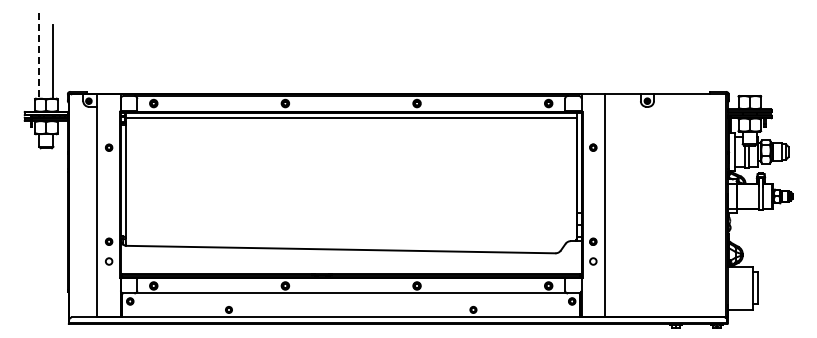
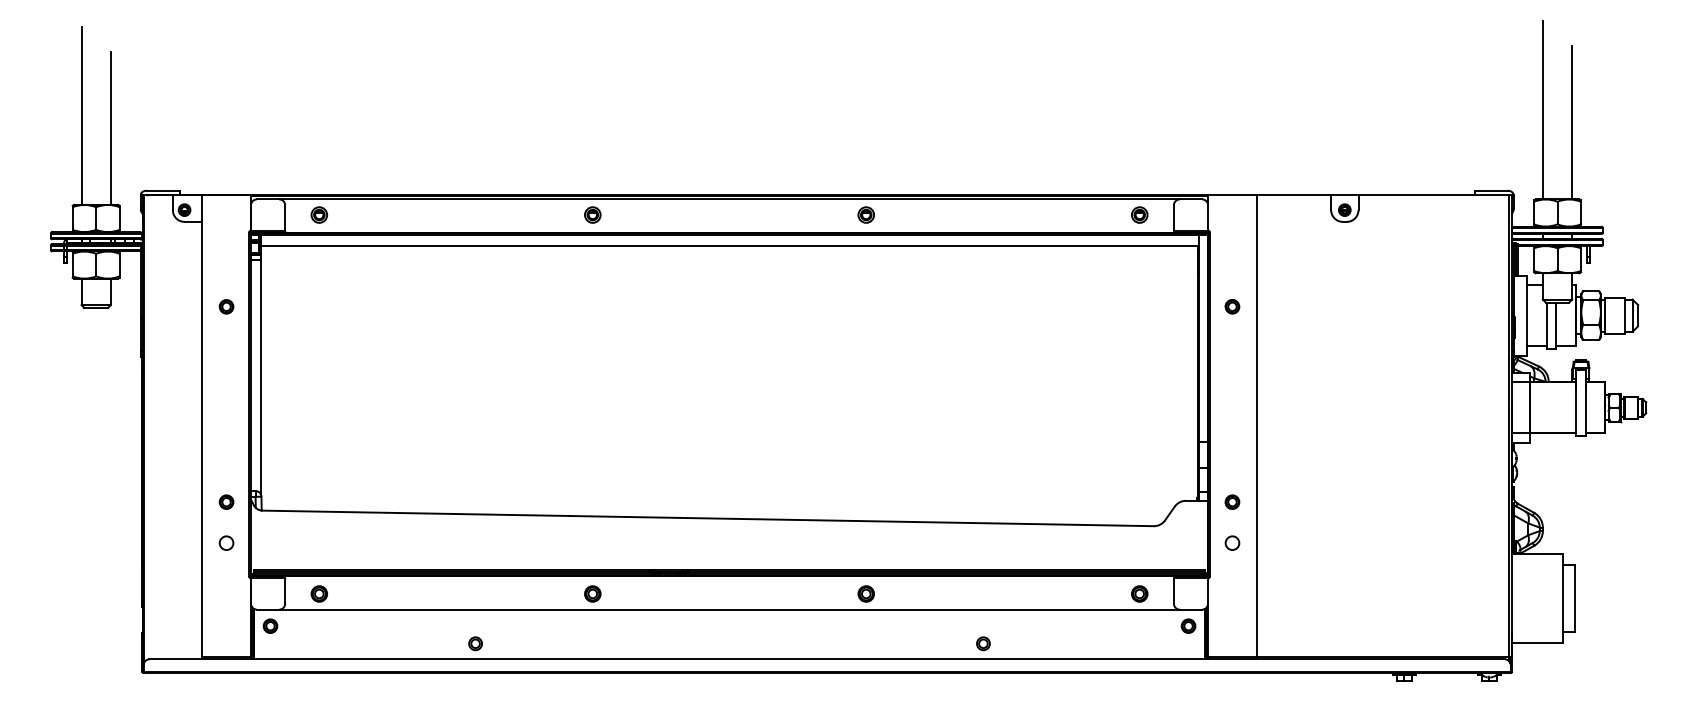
line: (742, 53) -> (1542, 111), added
line: (39, 55) -> (81, 115), dashed -> solid
line: (756, 59) -> (1571, 123), added

